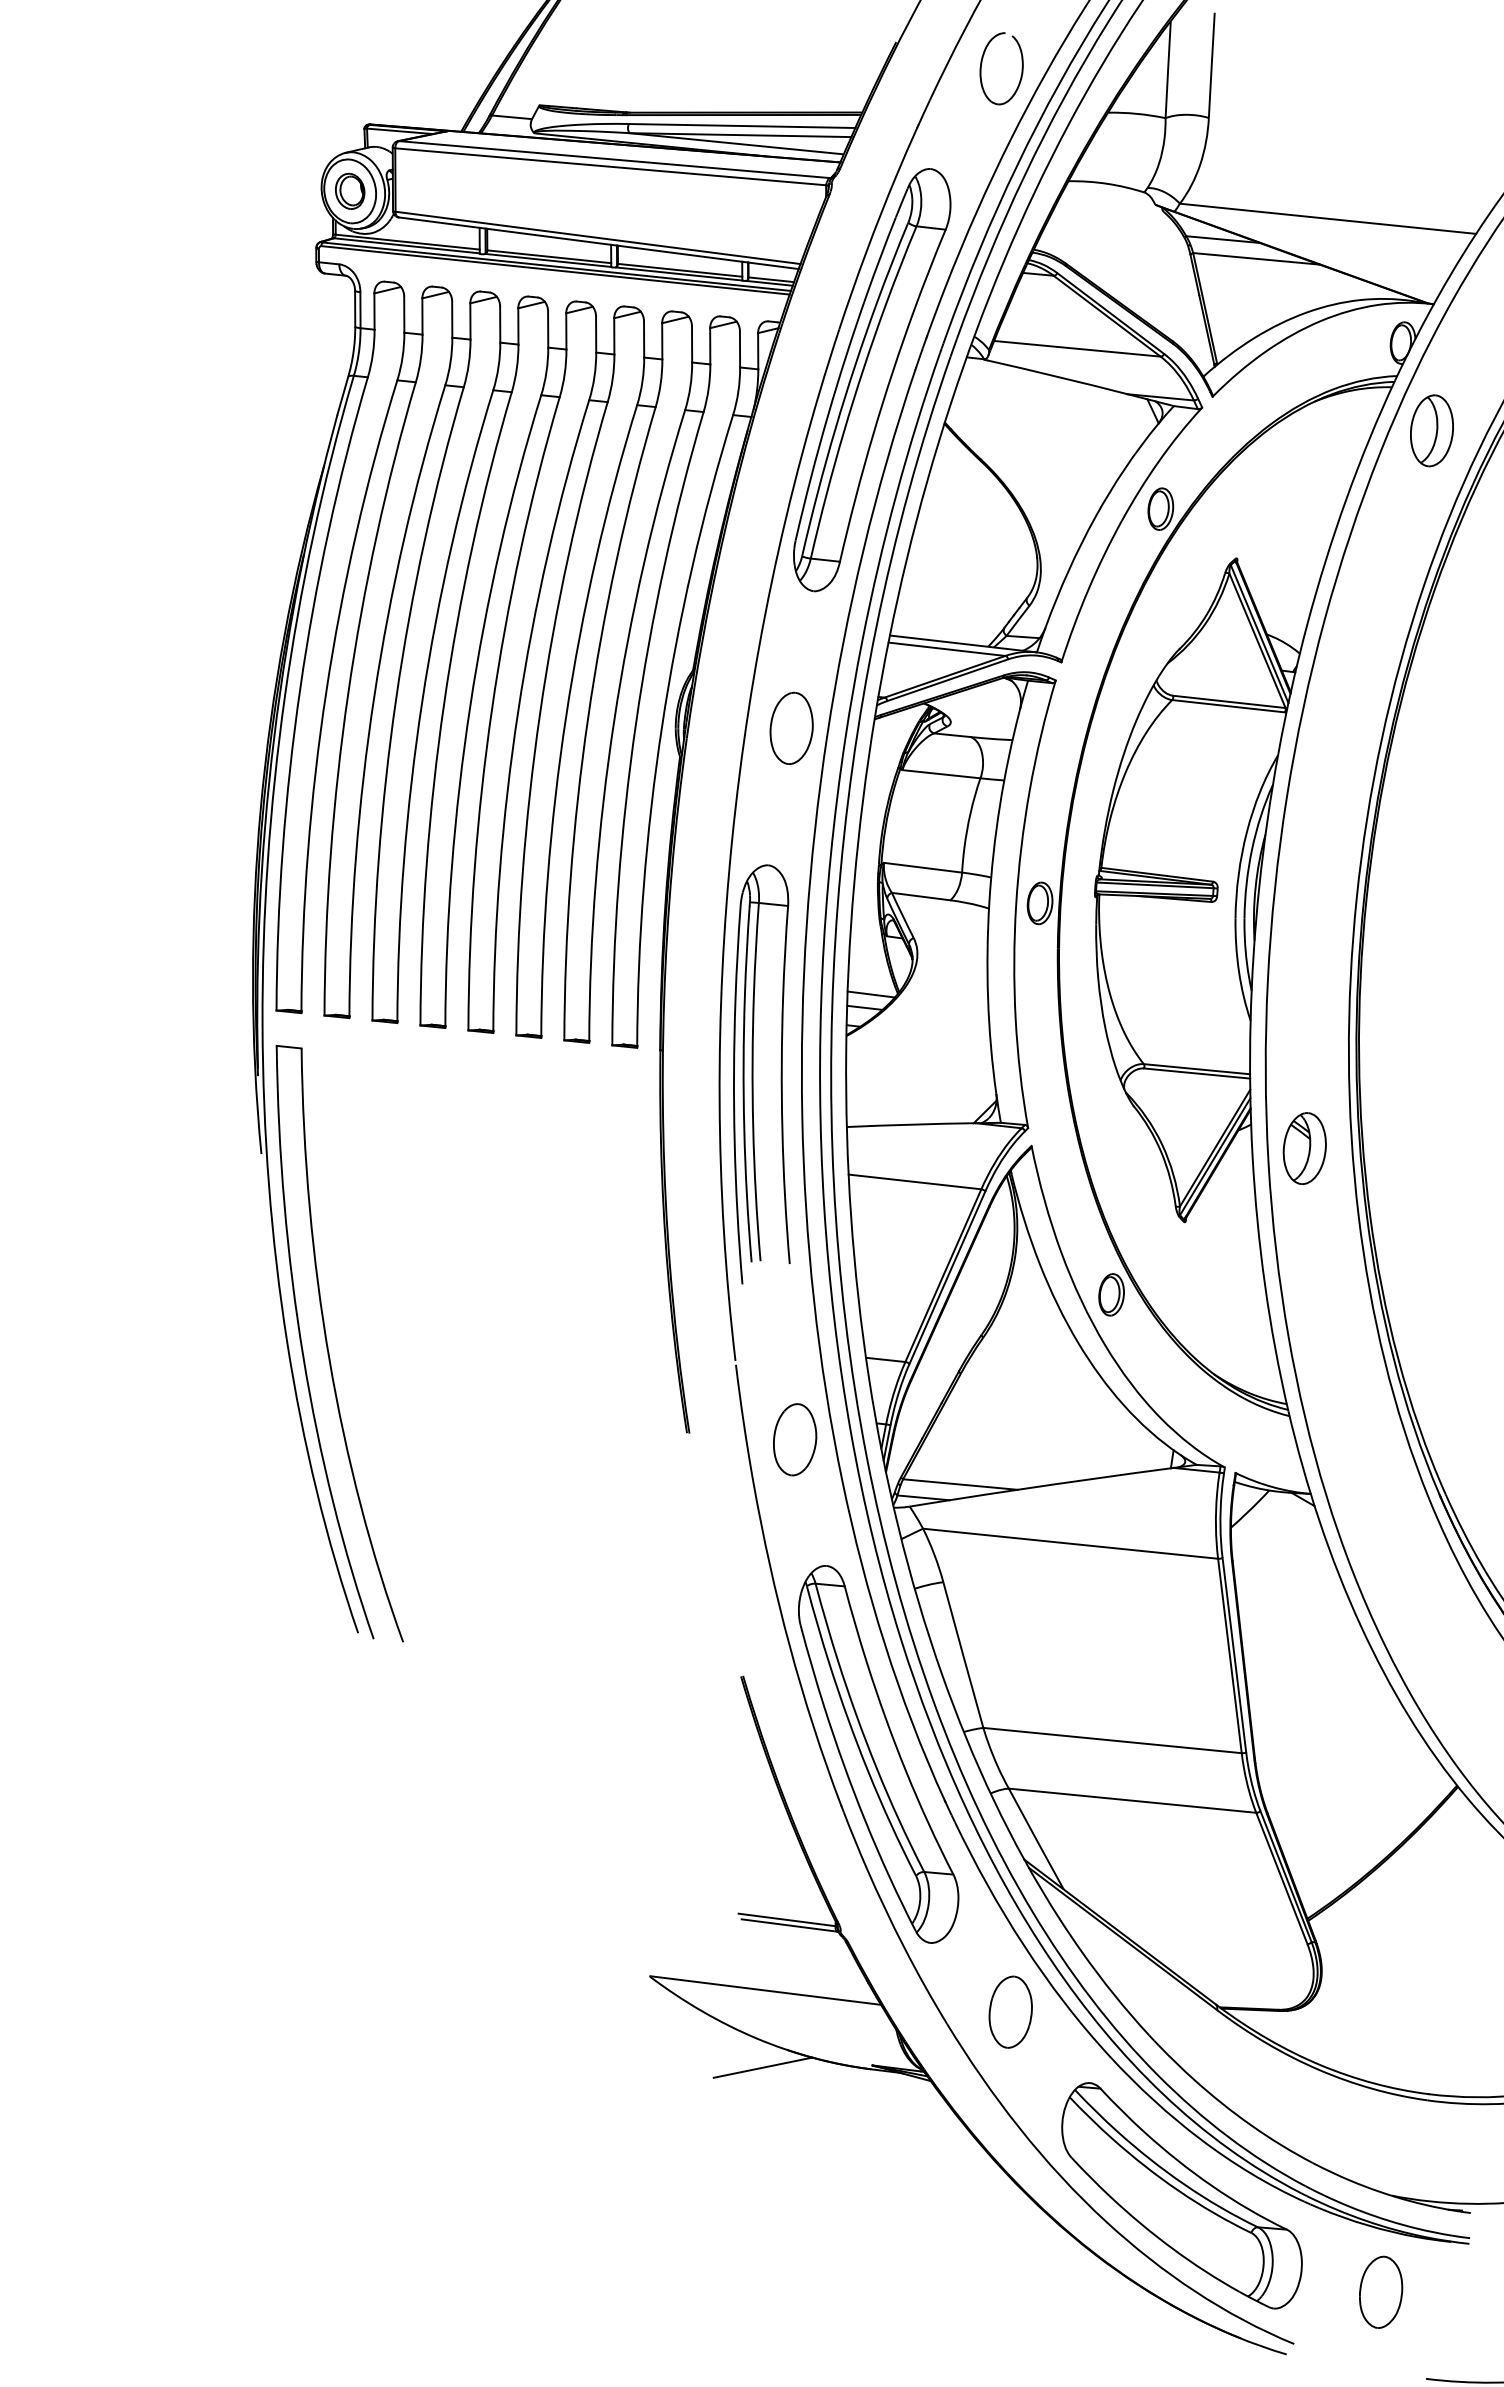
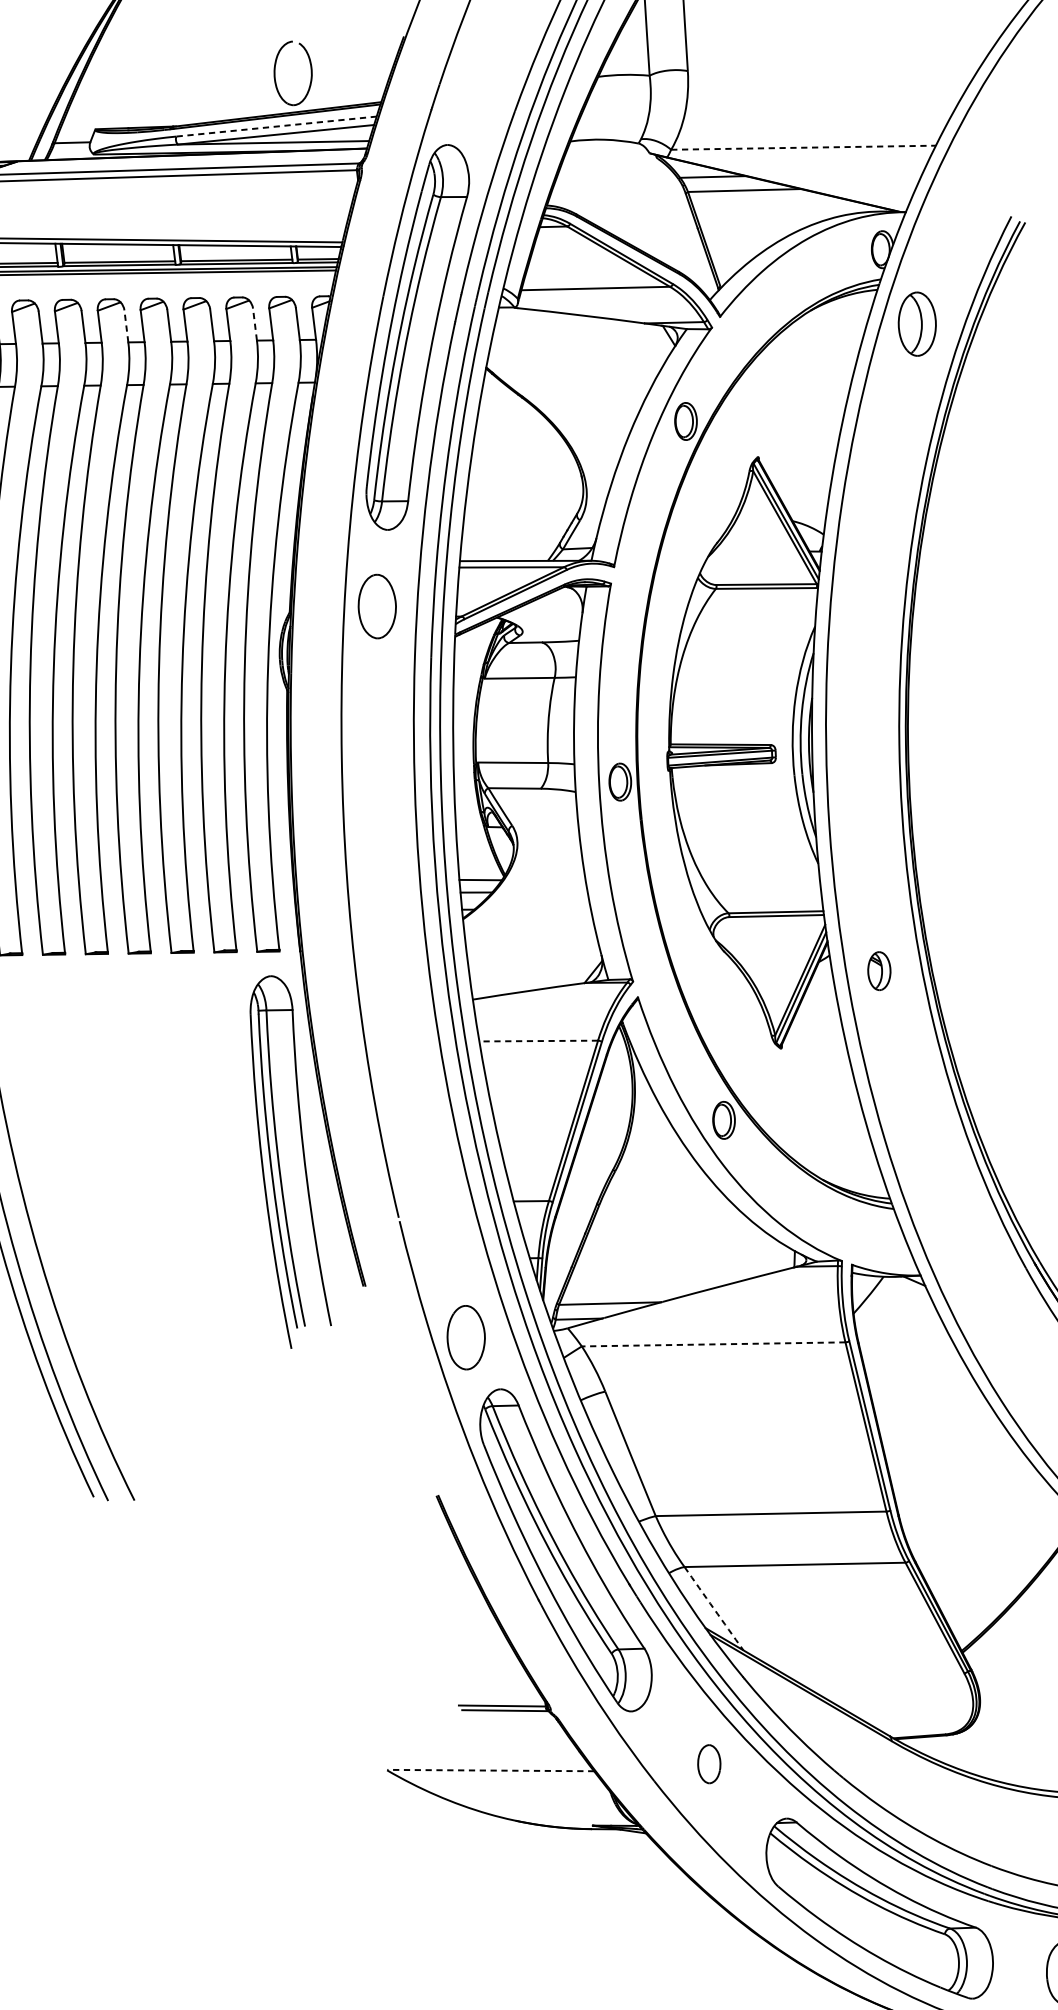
part: (982, 63) -> (275, 70), moved
line: (741, 126) -> (276, 127), solid -> dashed
line: (1328, 218) -> (803, 147), solid -> dashed
line: (548, 329) -> (126, 326), solid -> dashed
line: (692, 343) -> (255, 323), solid -> dashed
part: (791, 727) -> (377, 605), moved
part: (753, 1074) -> (279, 1162), moved
part: (1304, 1148) -> (879, 971), size x0.6
line: (915, 1181) -> (539, 1040), solid -> dashed
part: (795, 1439) -> (466, 1337), moved
line: (1070, 1543) -> (713, 1344), solid -> dashed
arc: (1036, 1839) -> (714, 1609), solid -> dashed
line: (765, 1990) -> (490, 1770), solid -> dashed
part: (1010, 2011) -> (709, 1763), size x0.6
line: (762, 2067) -> (495, 1838), removed

